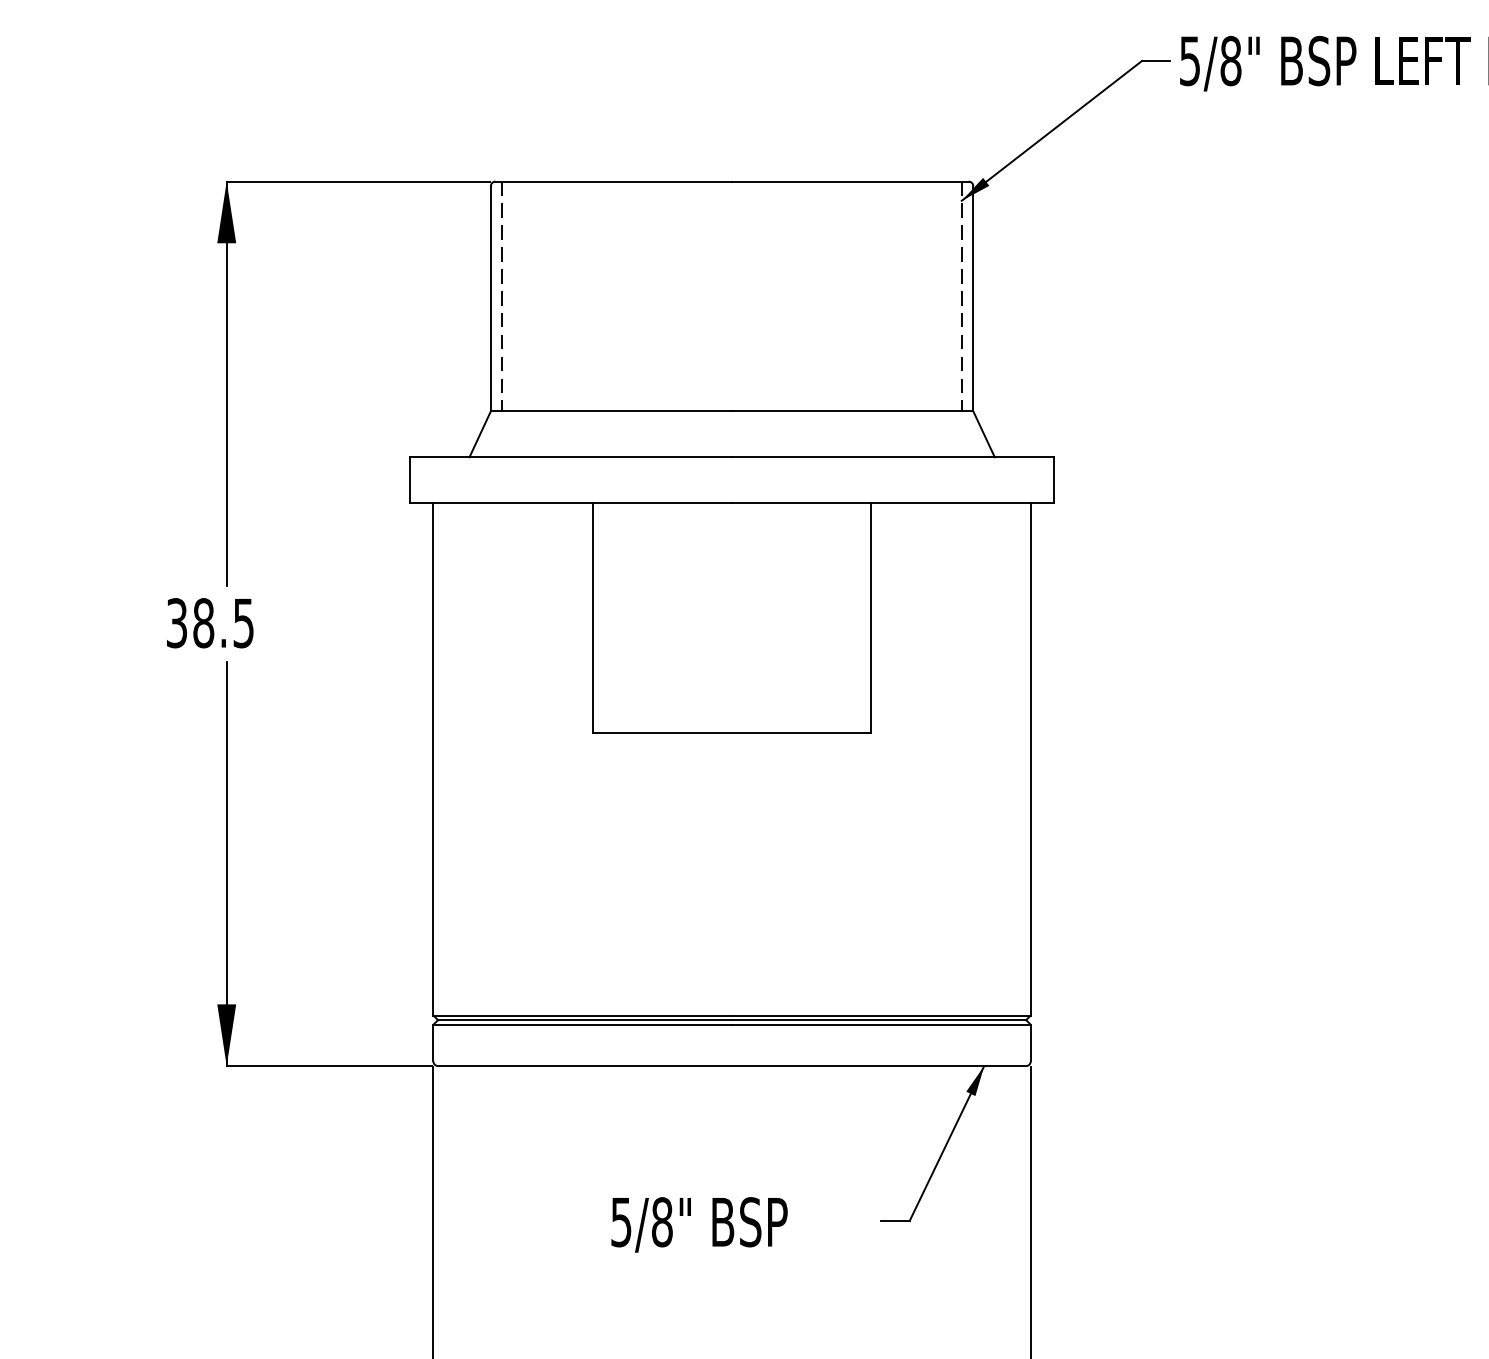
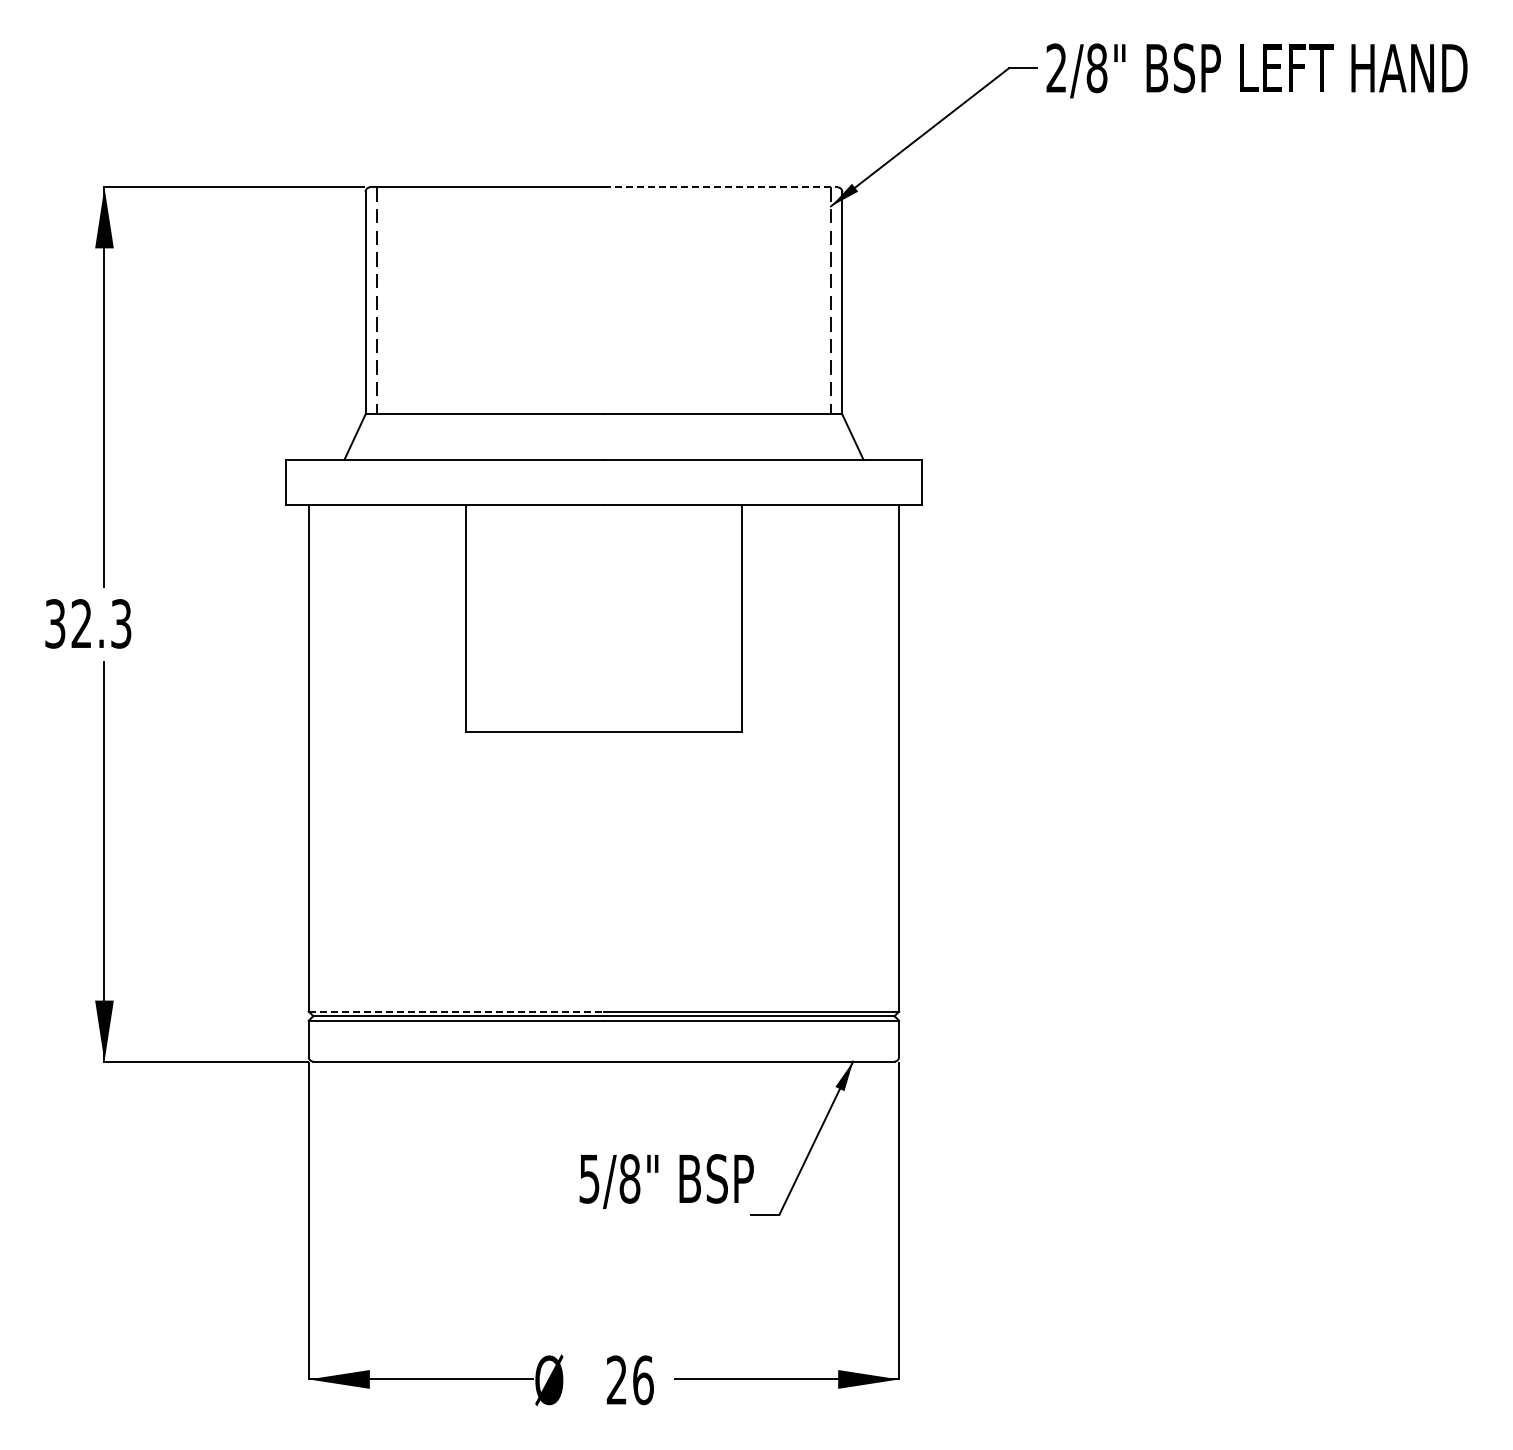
text: (1189, 61) -> (1056, 68), 5/8" -> 2/8"
line: (850, 181) -> (720, 187), solid -> dashed
text: (223, 622) -> (101, 623), 38.5 -> 32.3
line: (582, 1015) -> (456, 1011), solid -> dashed
text: (699, 1224) -> (666, 1181), moved

